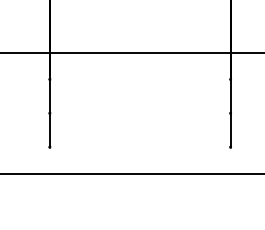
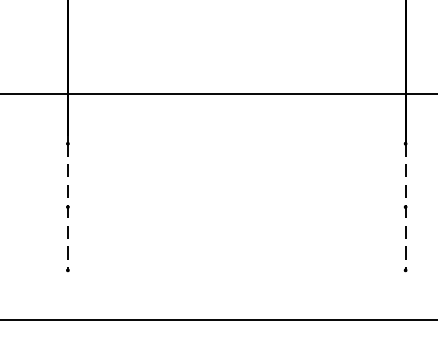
line: (49, 113) -> (67, 207), solid -> dashed
line: (230, 113) -> (405, 207), solid -> dashed

